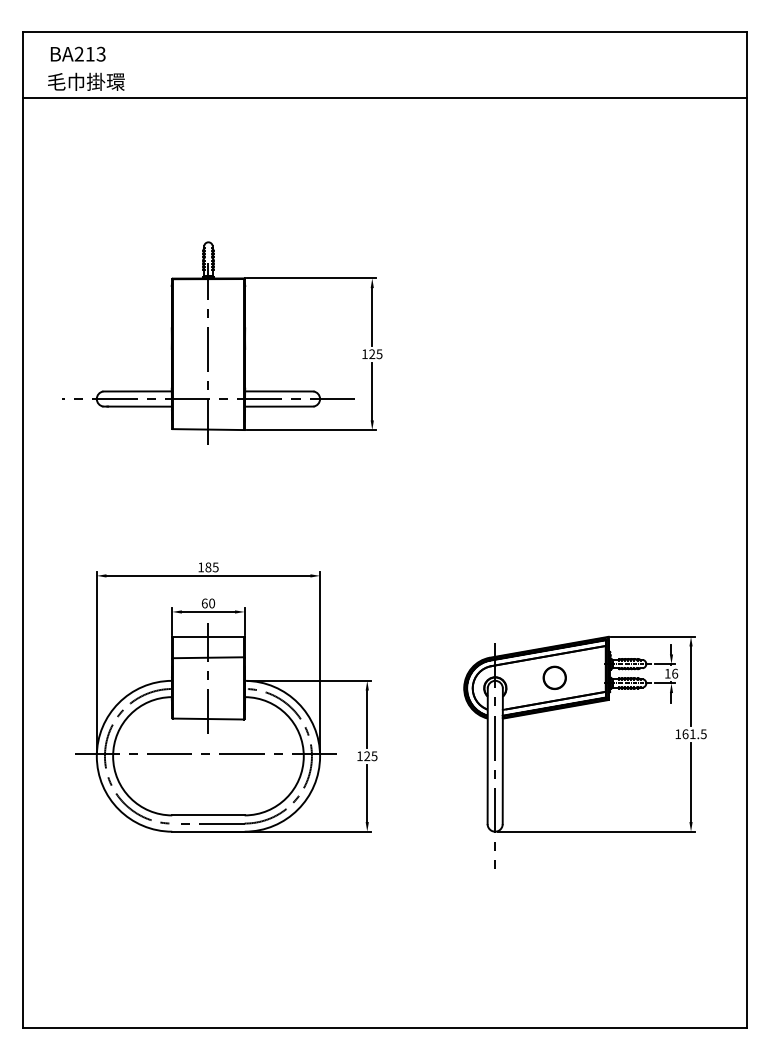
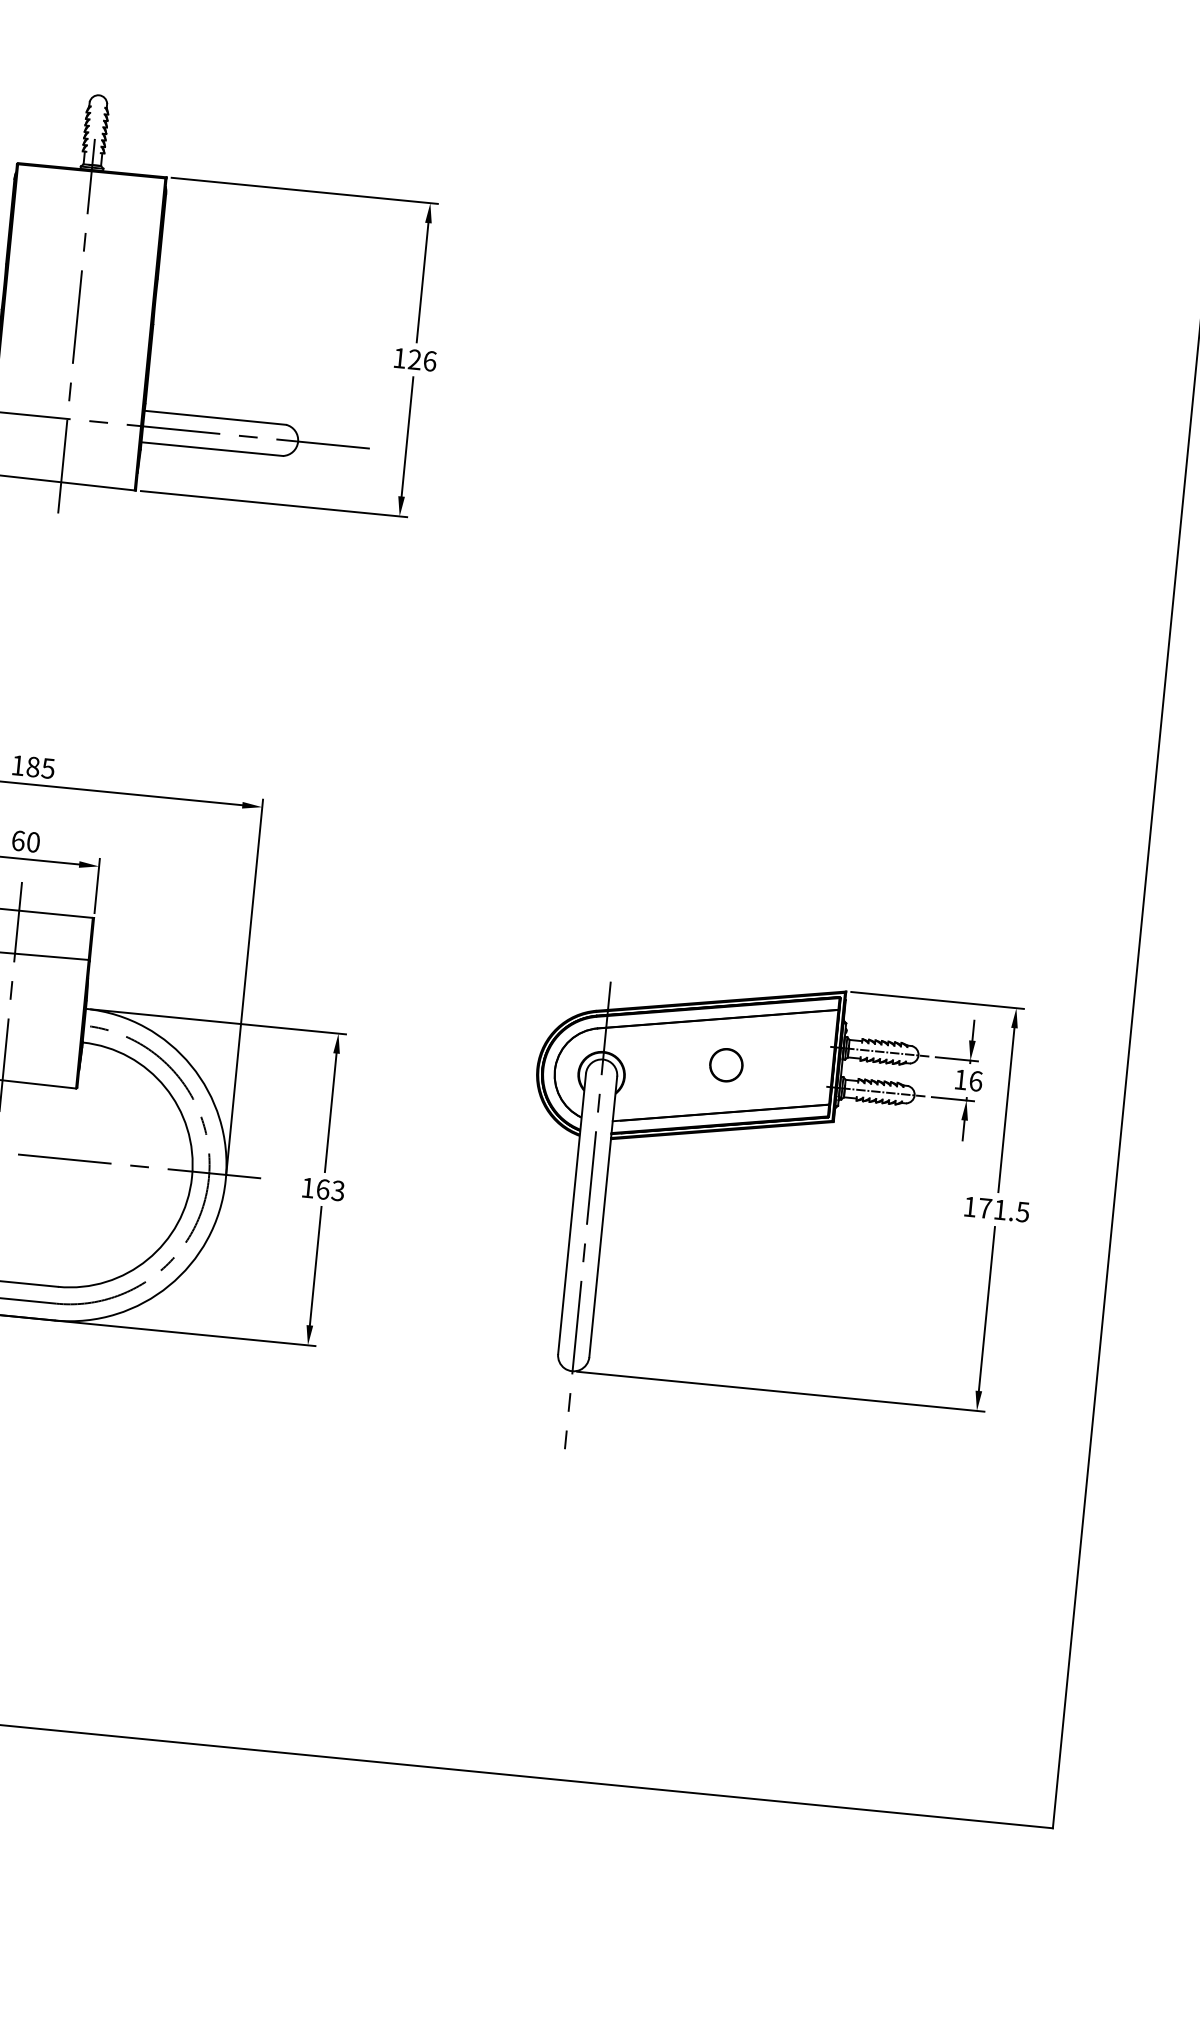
text: (379, 354) -> (429, 361), 125 -> 126
part: (554, 677) -> (726, 1064), size x0.7
text: (685, 734) -> (985, 1208), 161.5 -> 171.5
text: (370, 756) -> (329, 1190), 125 -> 163

